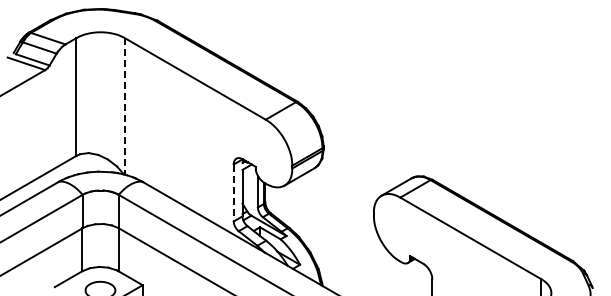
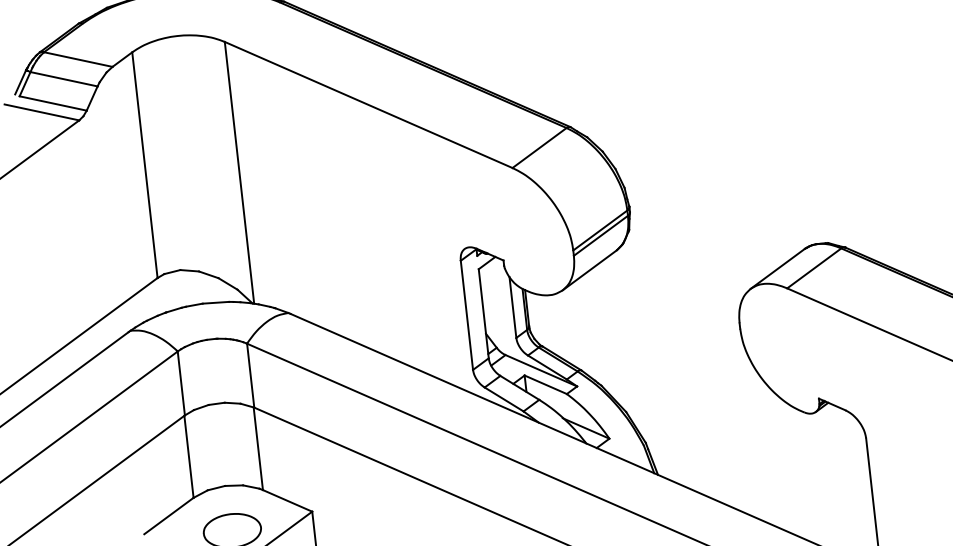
line: (124, 106) -> (238, 173), dashed -> solid
line: (233, 193) -> (466, 316), dashed -> solid

